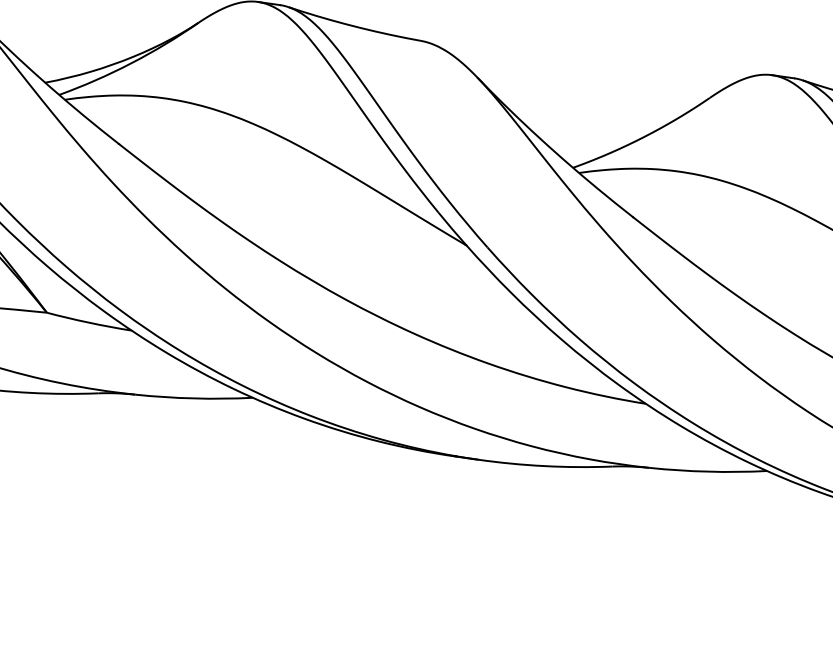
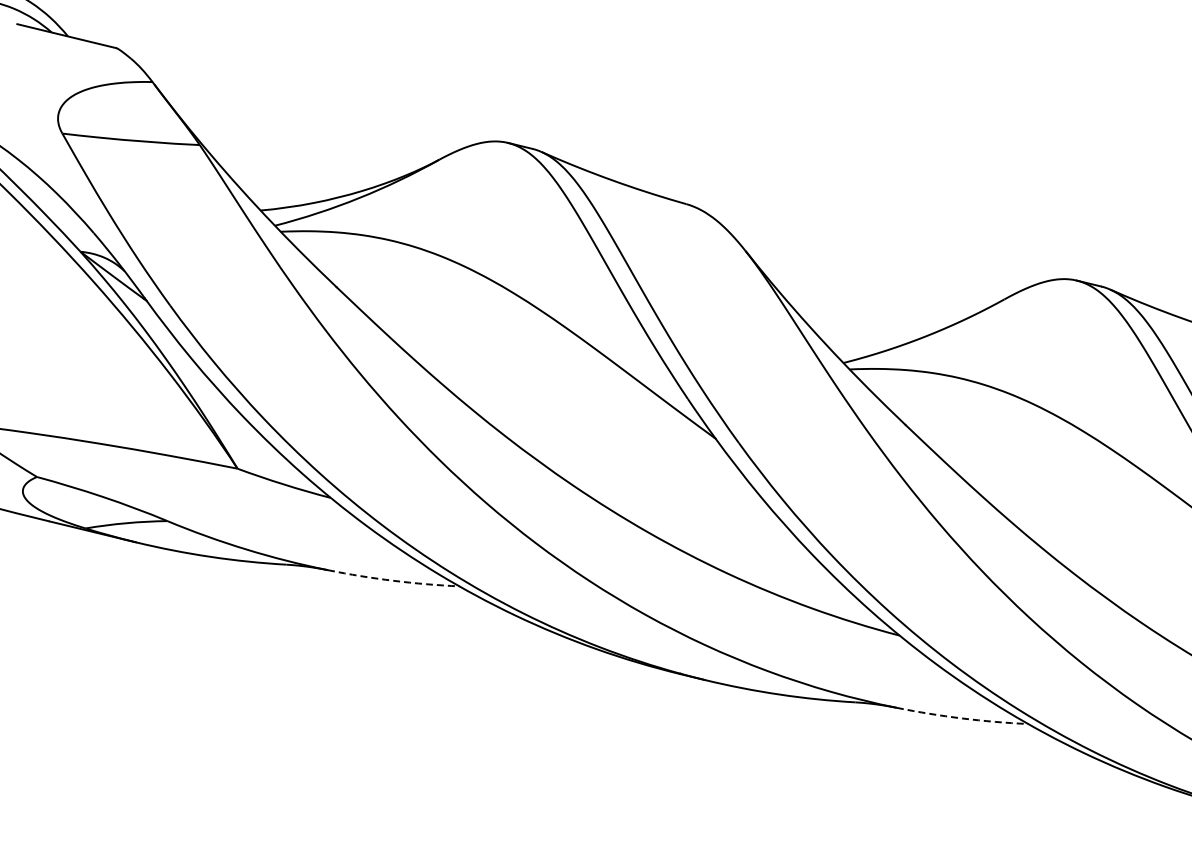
arc: (194, 398) -> (393, 580), solid -> dashed
arc: (708, 471) -> (962, 718), solid -> dashed

